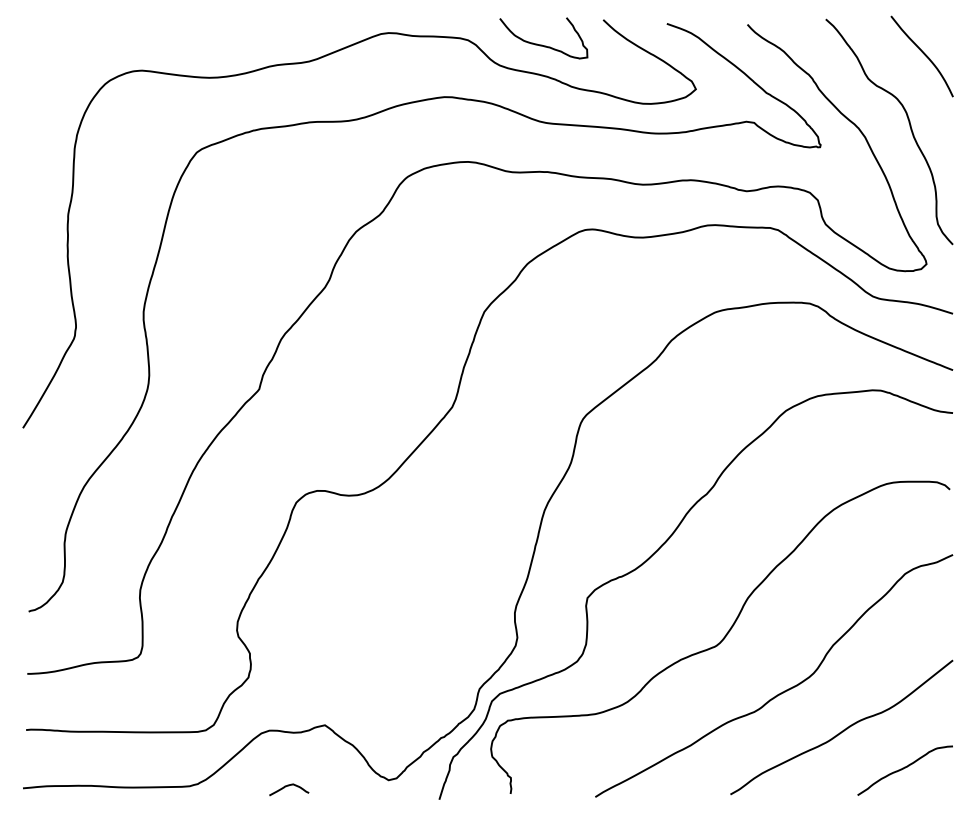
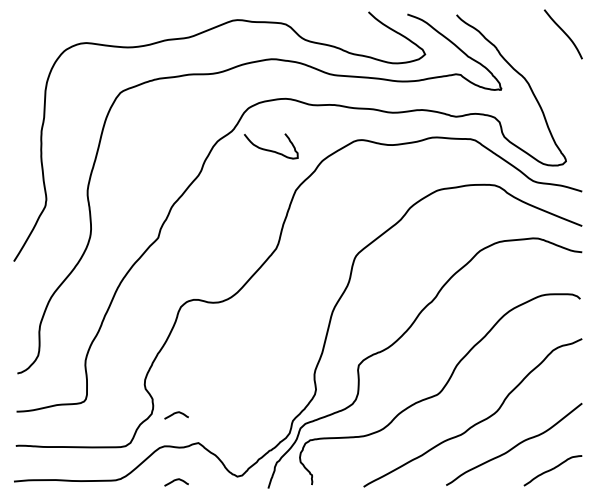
curve: (541, 43) -> (269, 149), moved
curve: (909, 128) -> (555, 78), removed
curve: (289, 676) -> (176, 413), added

